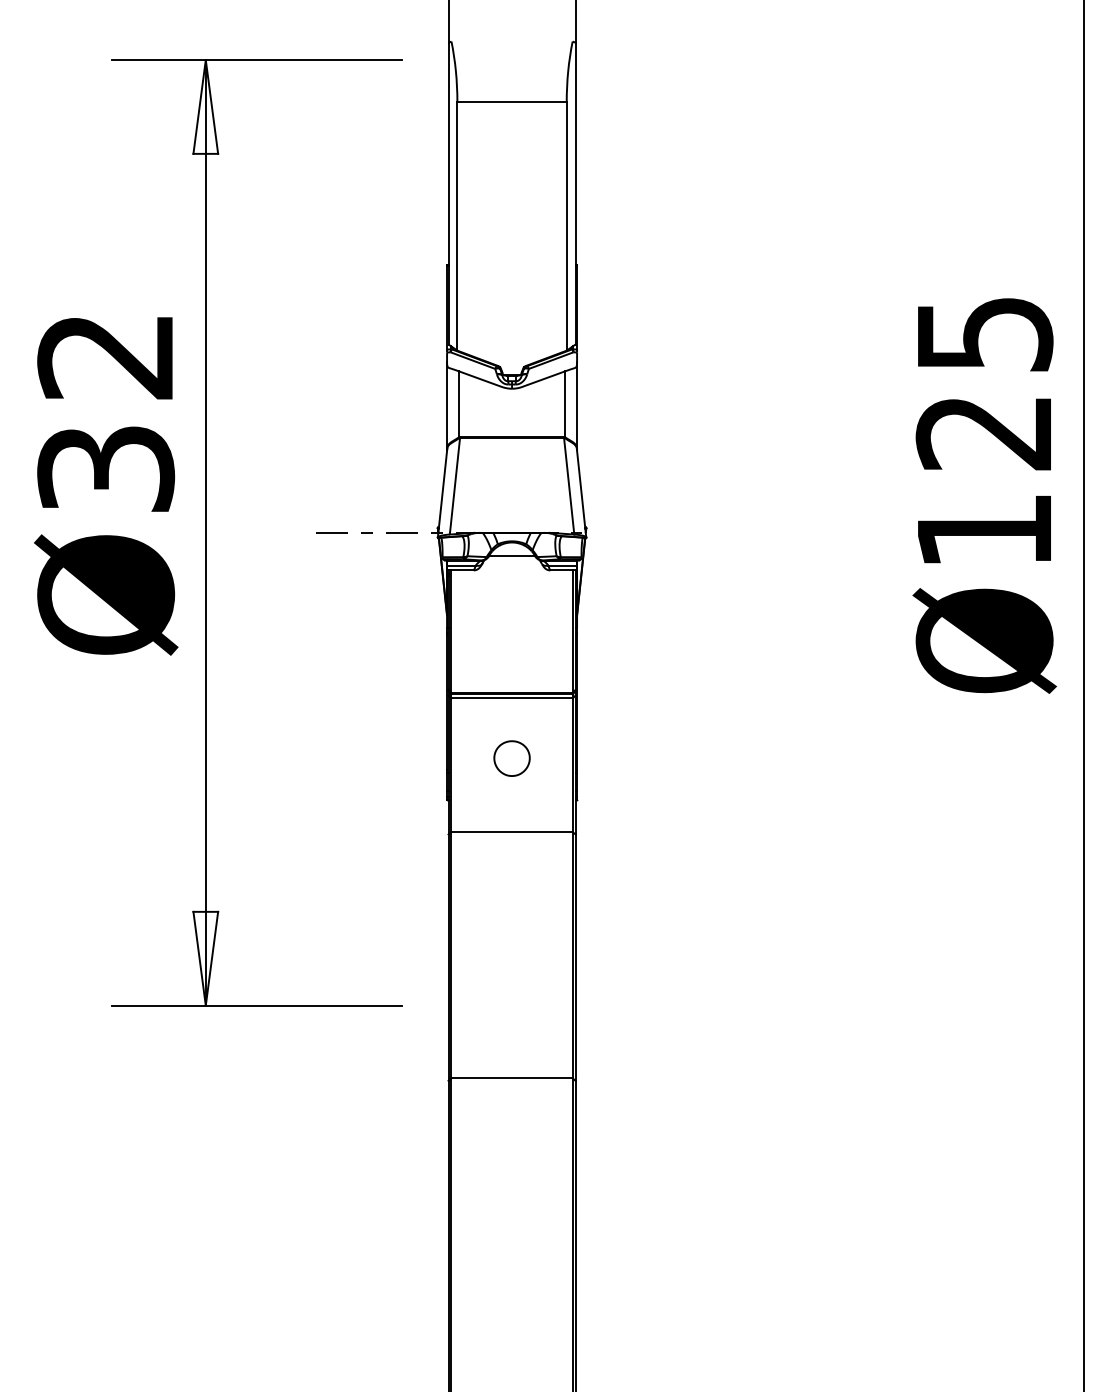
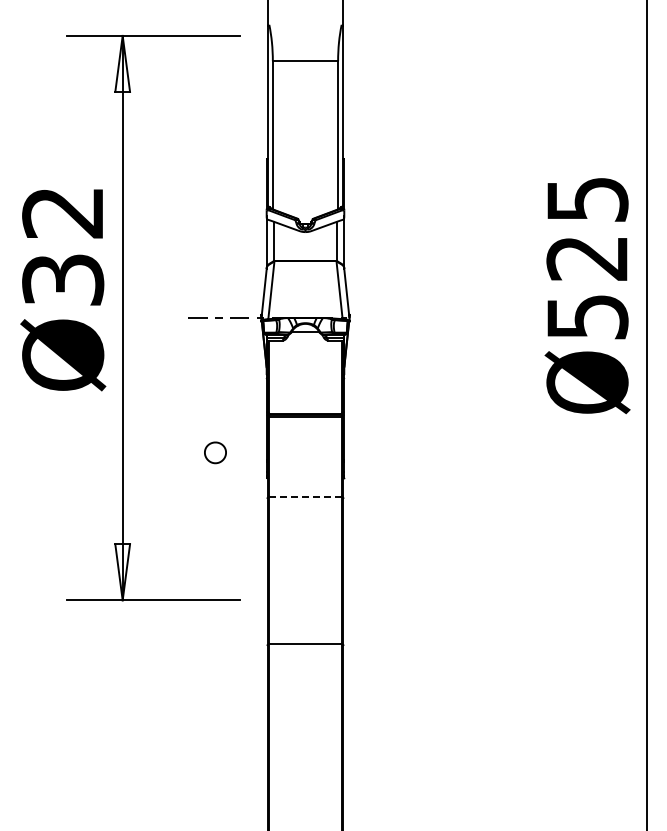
text: (984, 531) -> (587, 317), Ø125 -> Ø525
part: (512, 757) -> (215, 452), moved
line: (510, 831) -> (304, 496), solid -> dashed

